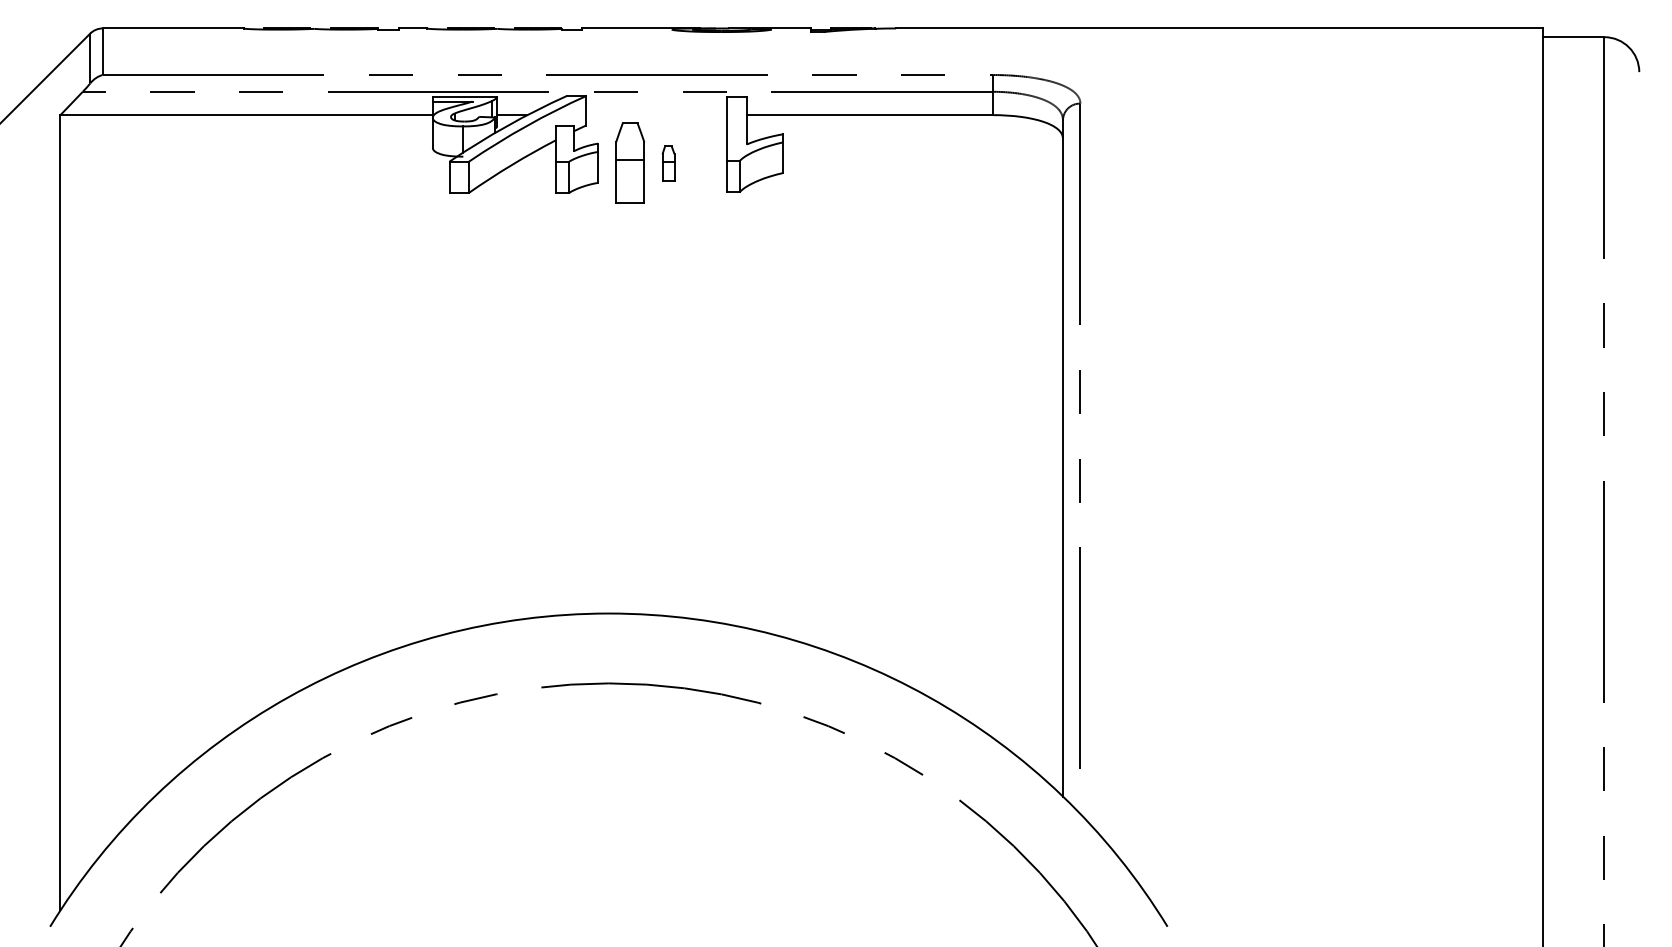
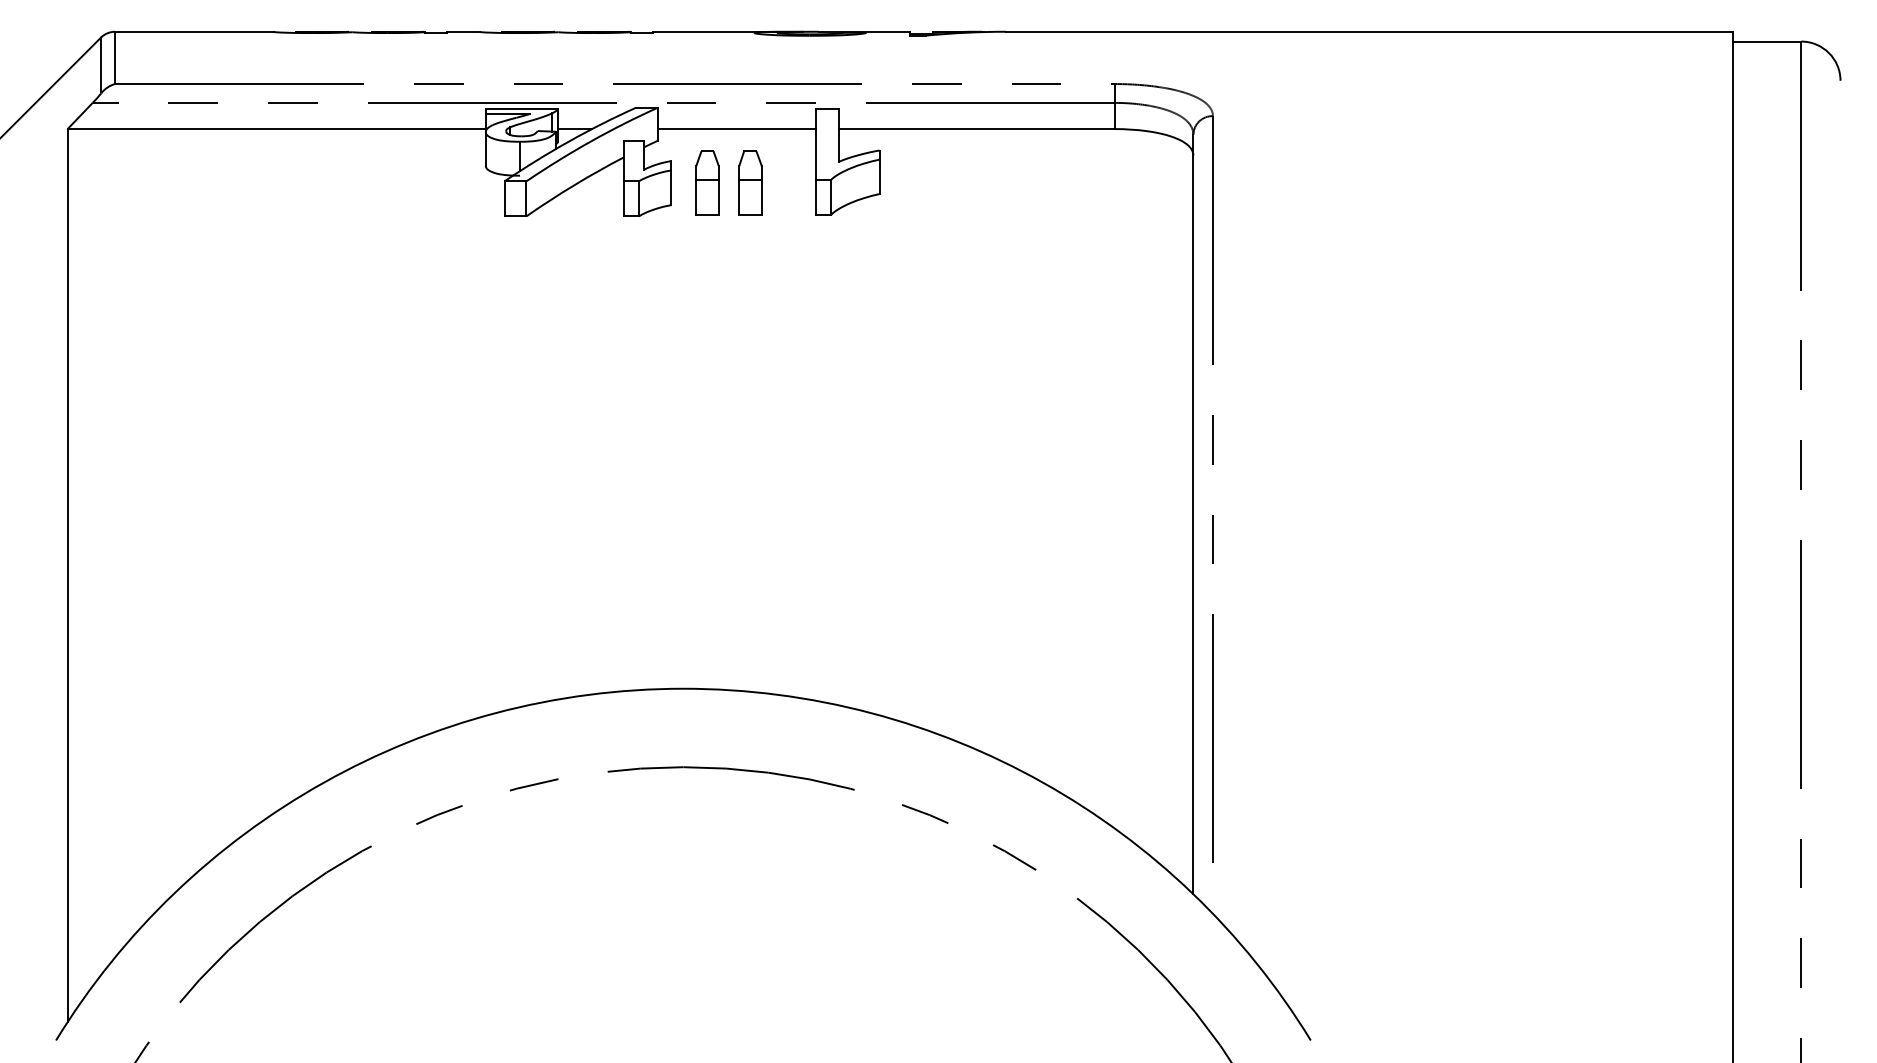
line: (656, 115) -> (736, 129), added
part: (630, 163) -> (707, 183), size x0.71
part: (668, 163) -> (750, 183), size x1.67

